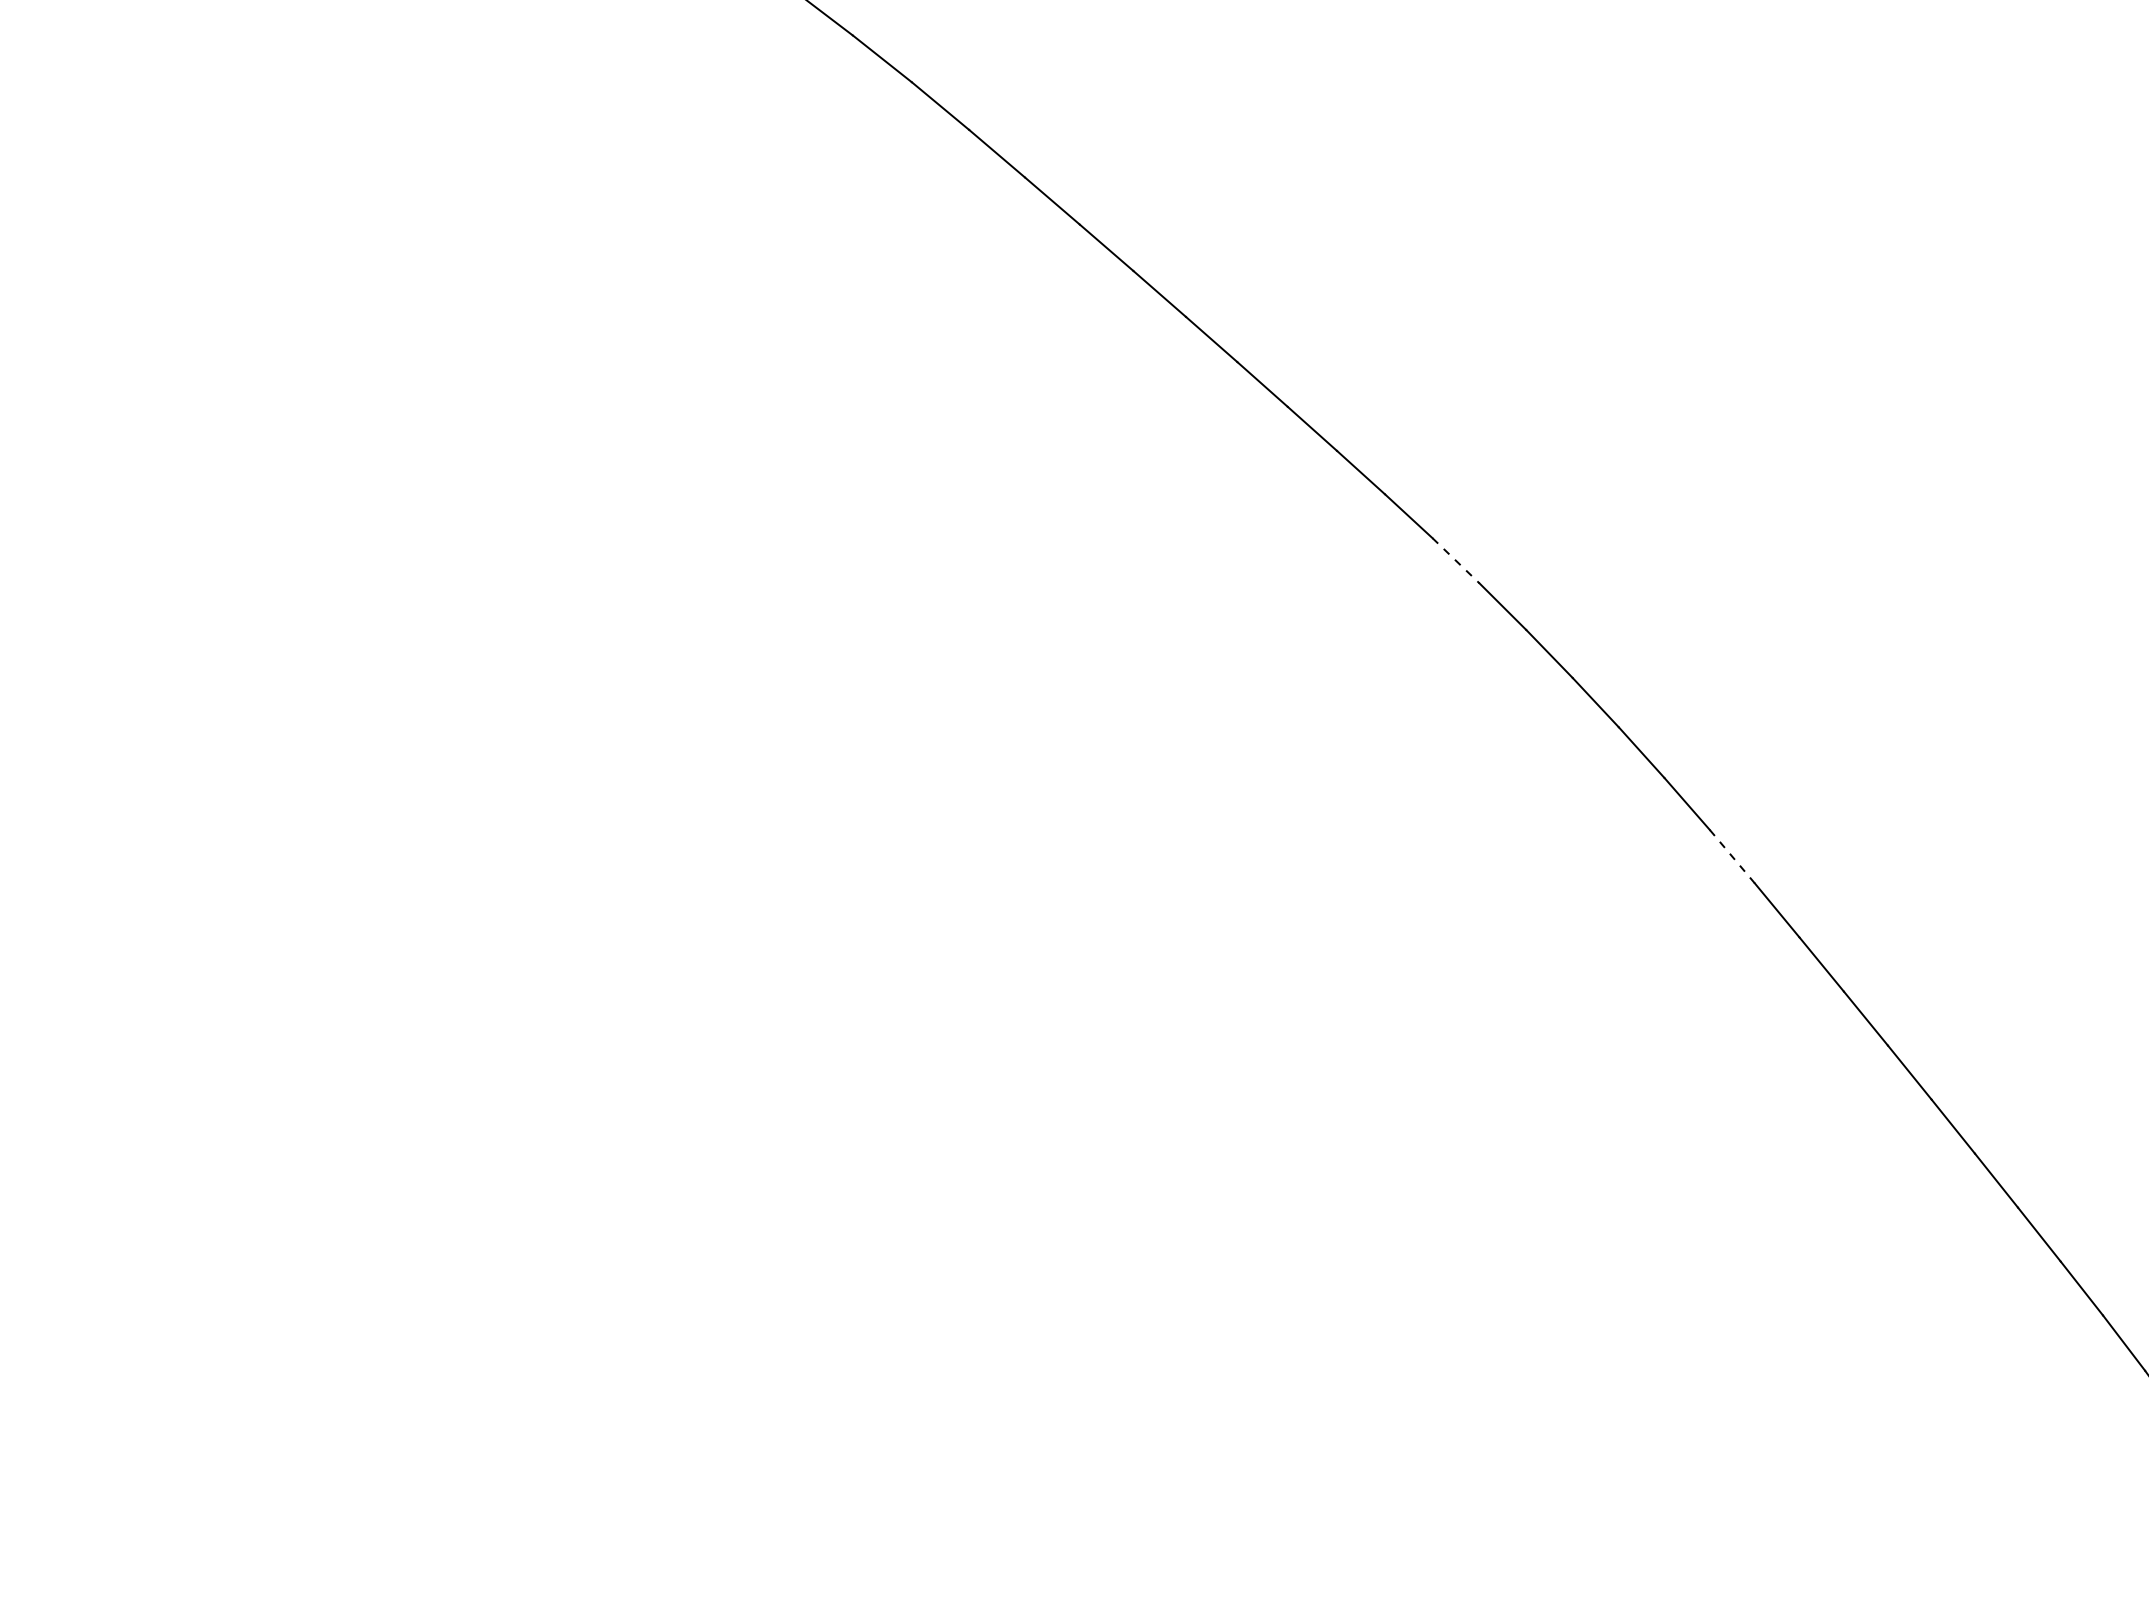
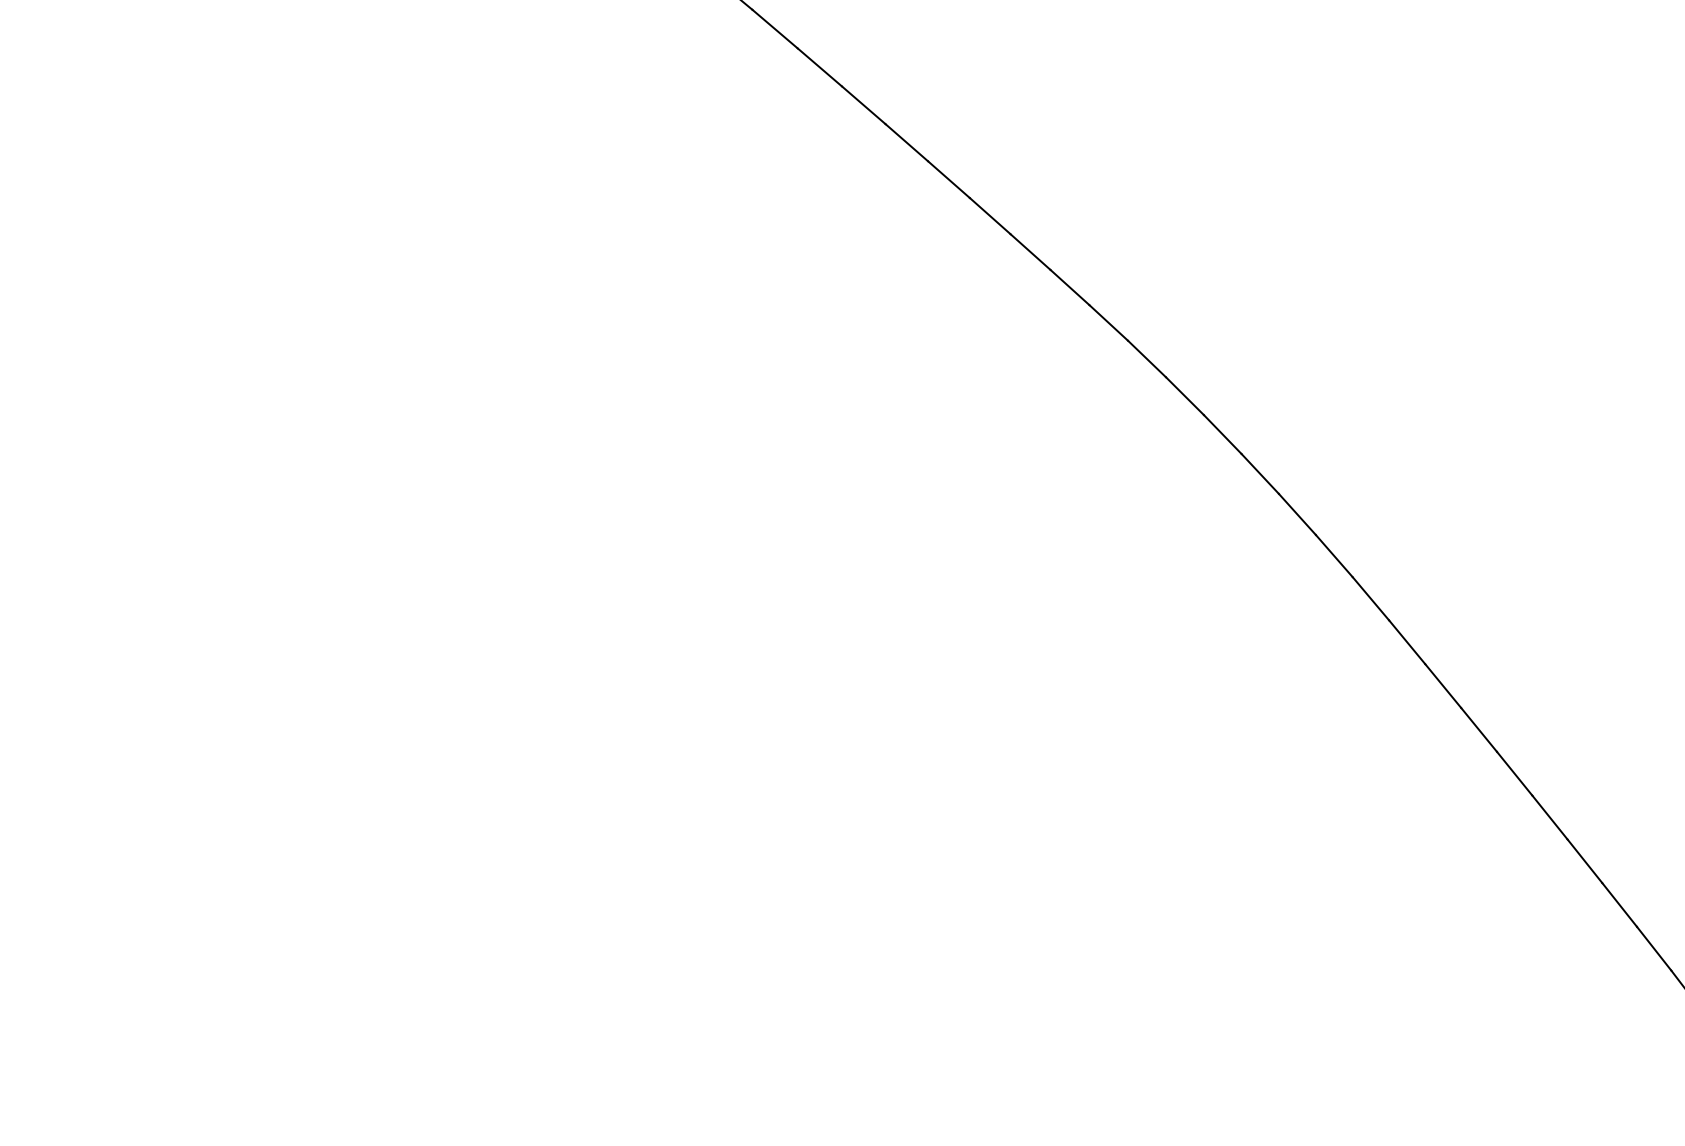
line: (1456, 560) -> (1147, 358), dashed -> solid
line: (1732, 856) -> (1371, 598), dashed -> solid

